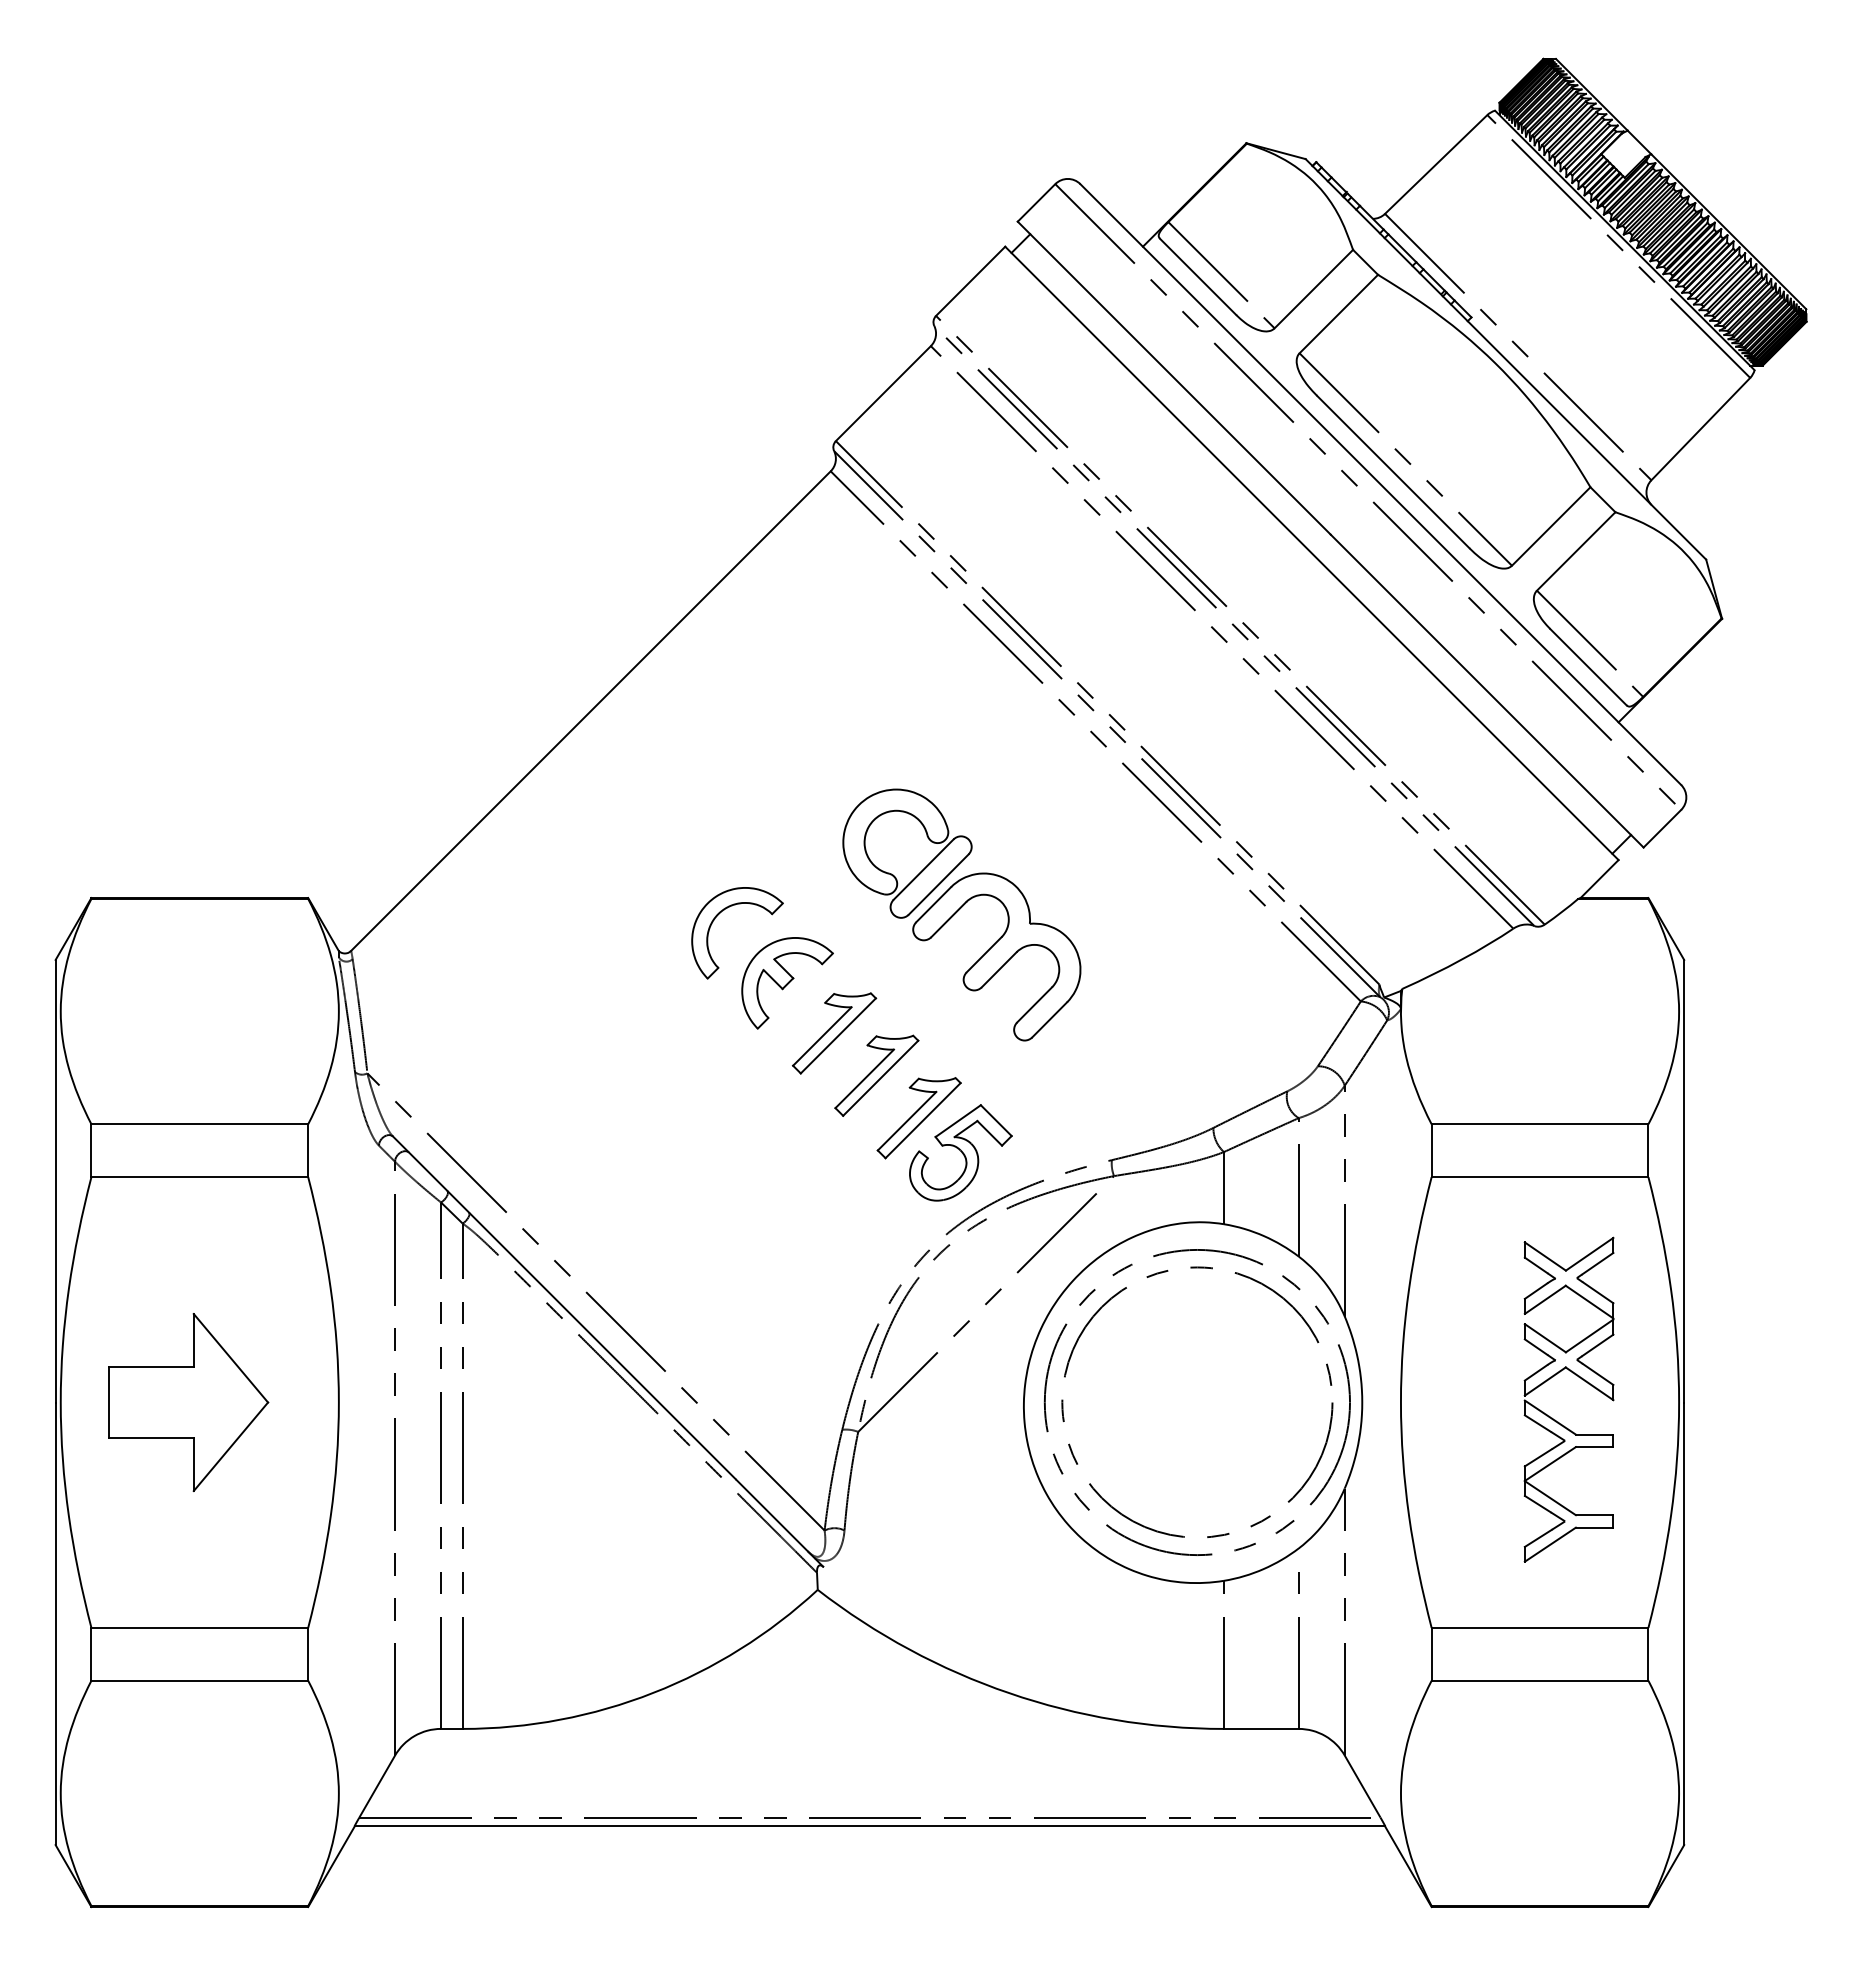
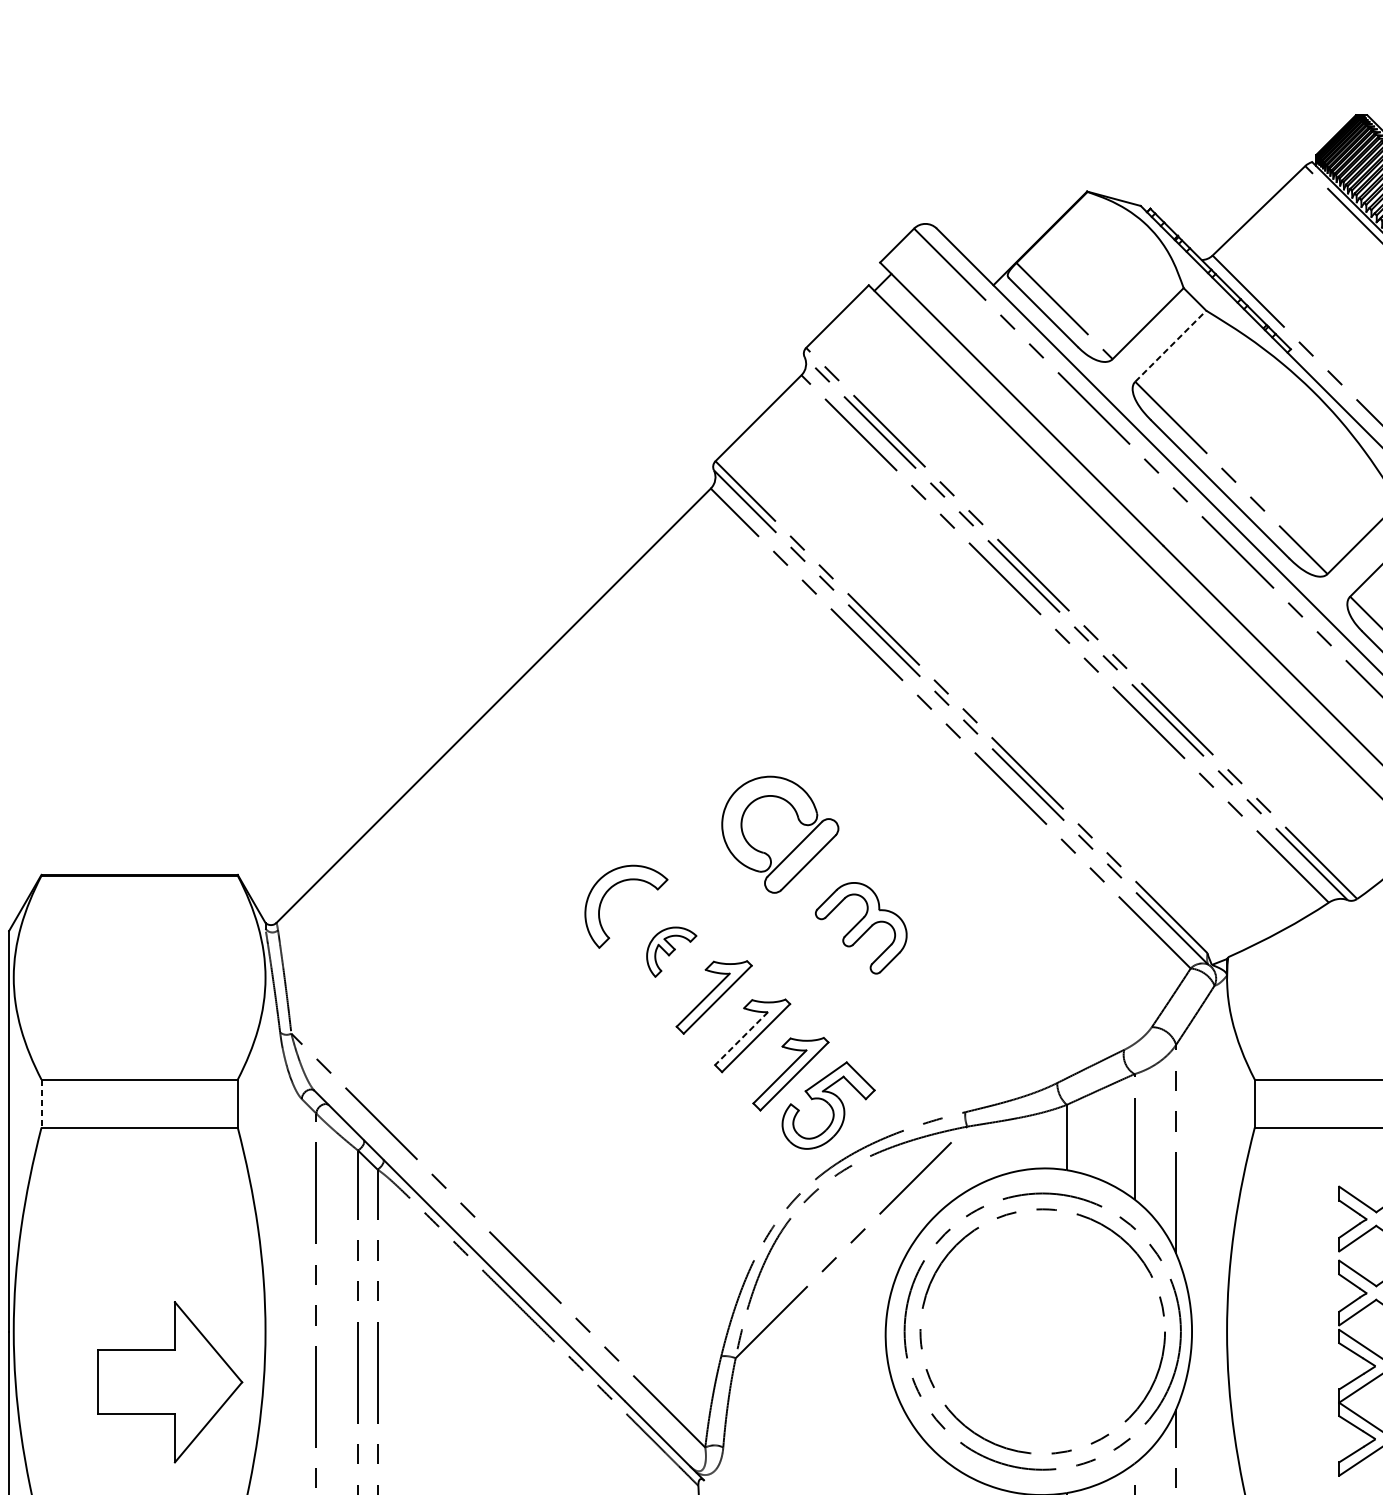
line: (1339, 313) -> (1171, 345), solid -> dashed
part: (996, 956) -> (860, 927), size x0.6
part: (787, 983) -> (671, 952), size x0.6
line: (864, 1079) -> (741, 1039), solid -> dashed
line: (91, 1151) -> (41, 1104), solid -> dashed
part: (188, 1402) -> (170, 1382), moved

